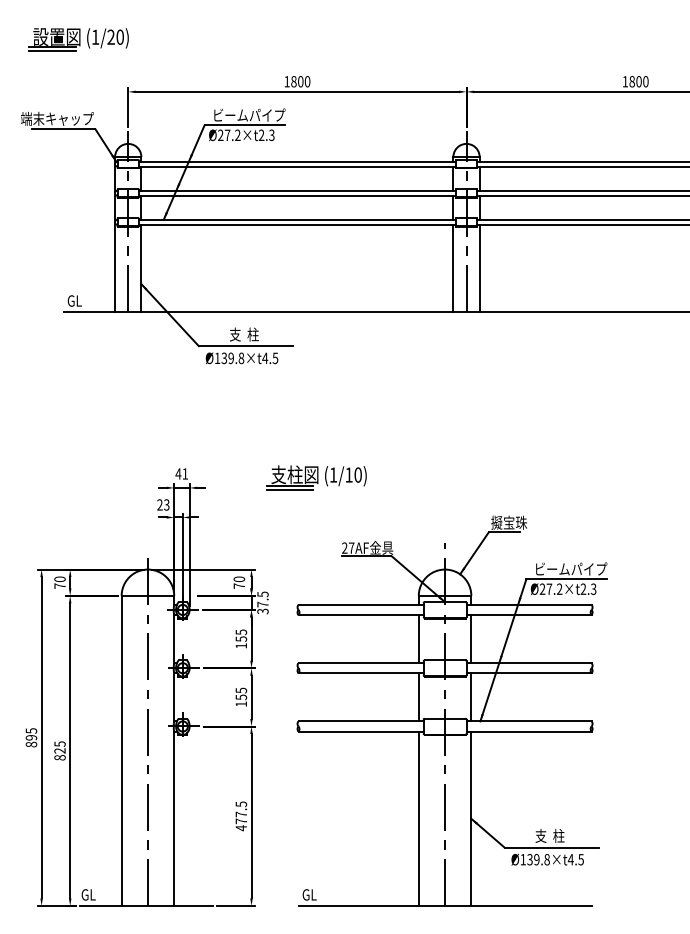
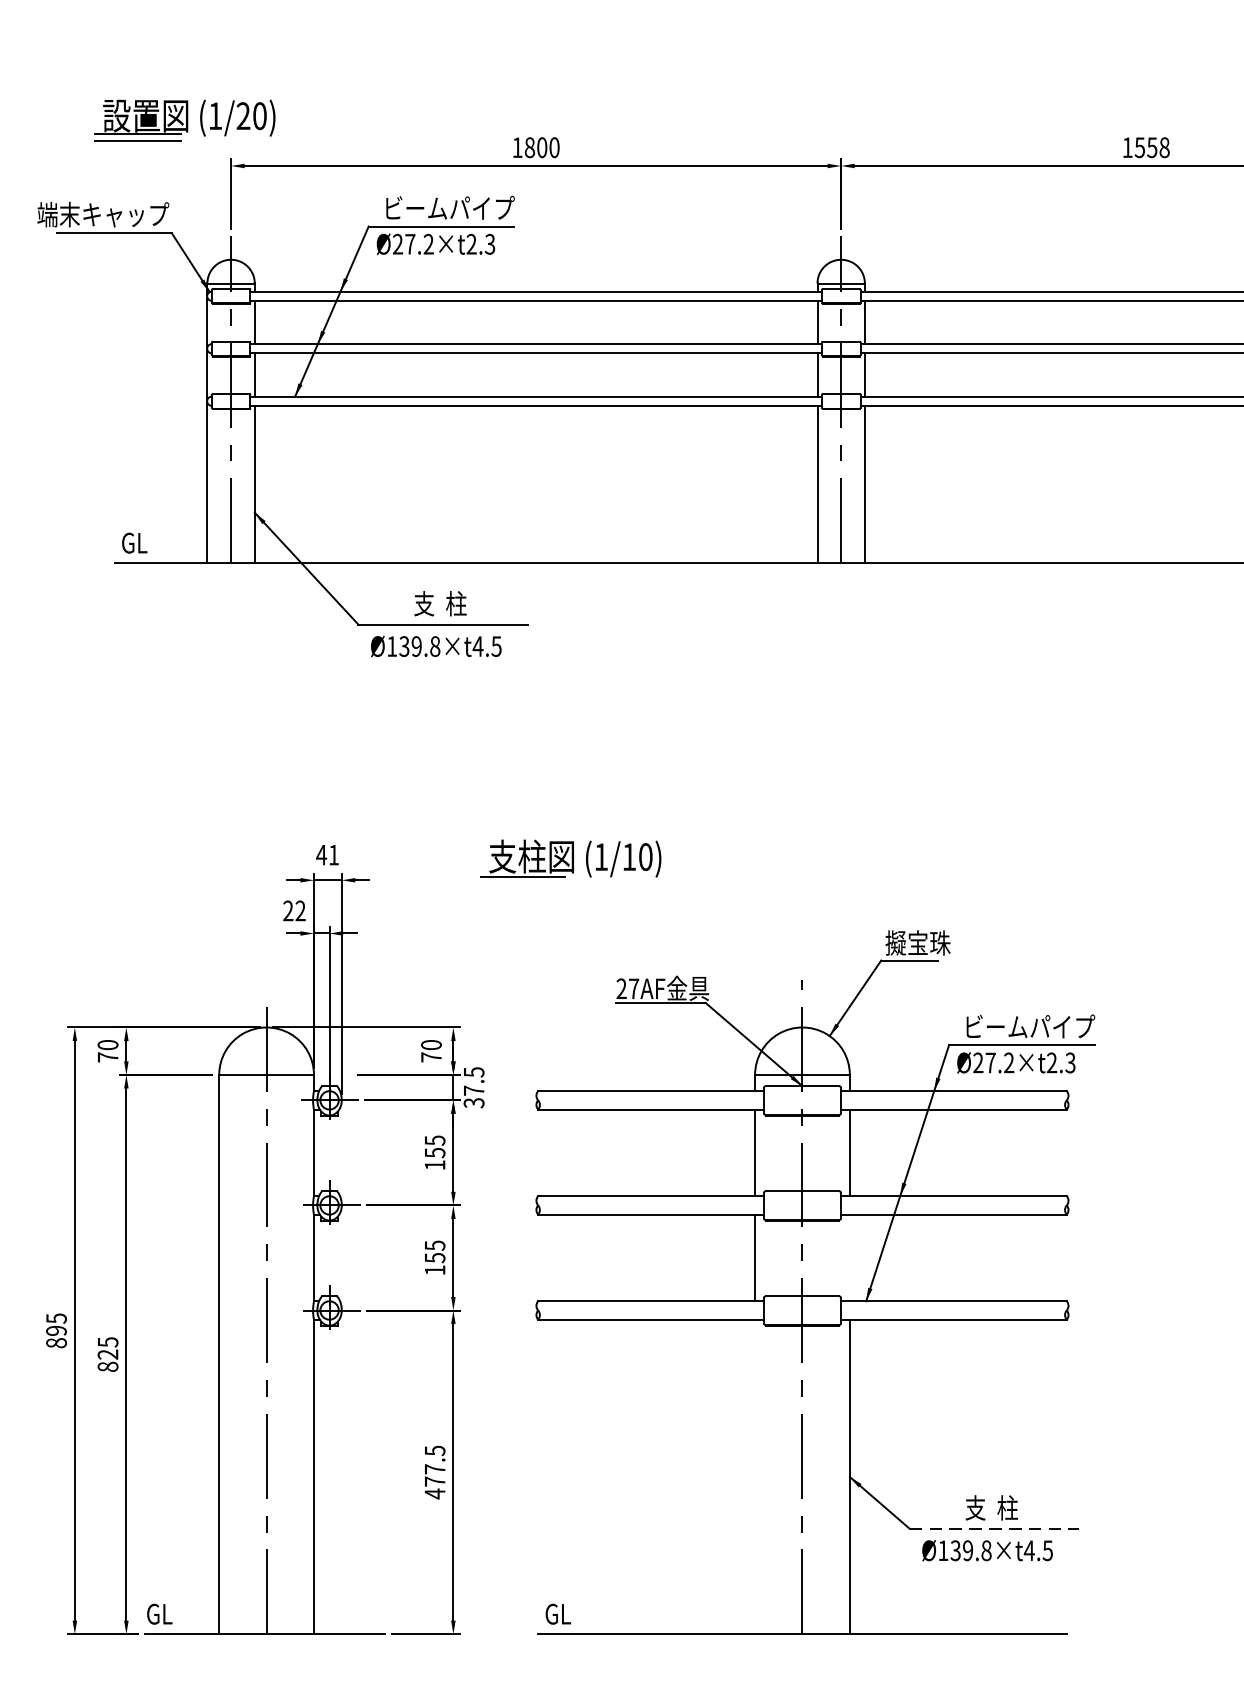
part: (78, 39) -> (184, 120), moved
text: (638, 81) -> (1151, 147), 1800 -> 1558
line: (289, 489) -> (521, 883), removed
text: (166, 505) -> (300, 911), 23 -> 22
line: (471, 697) -> (850, 1258), removed
line: (418, 818) -> (754, 1476), removed
line: (552, 847) -> (996, 1528), solid -> dashed

